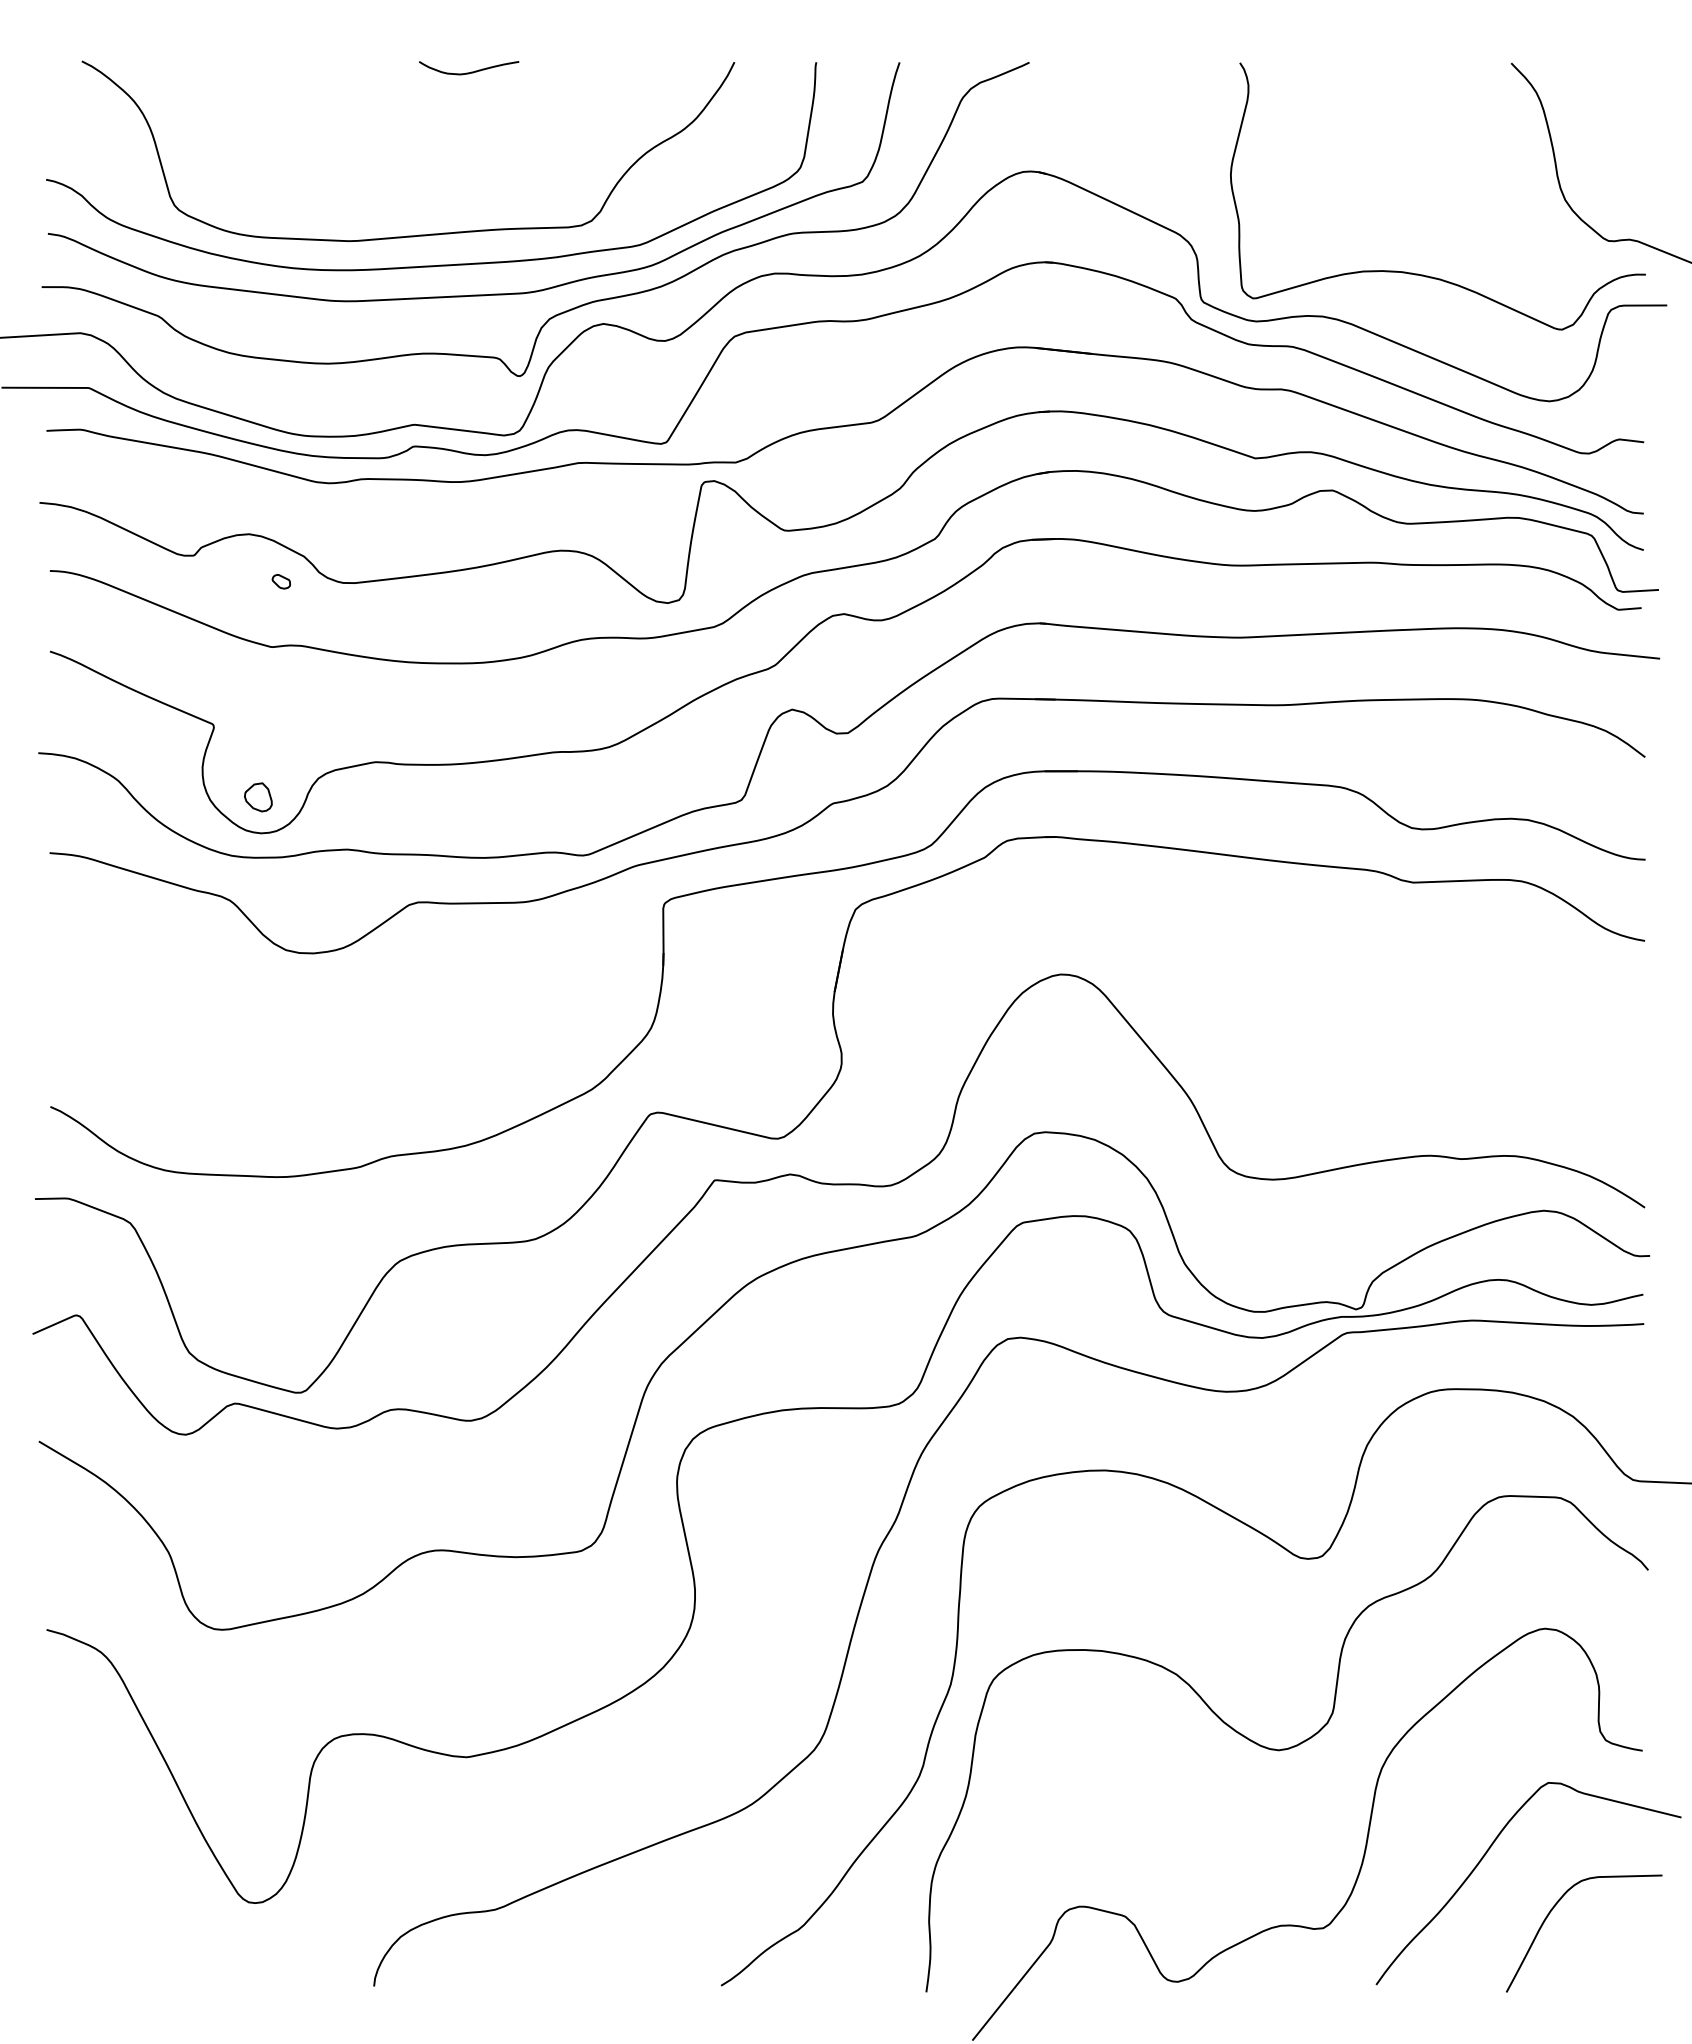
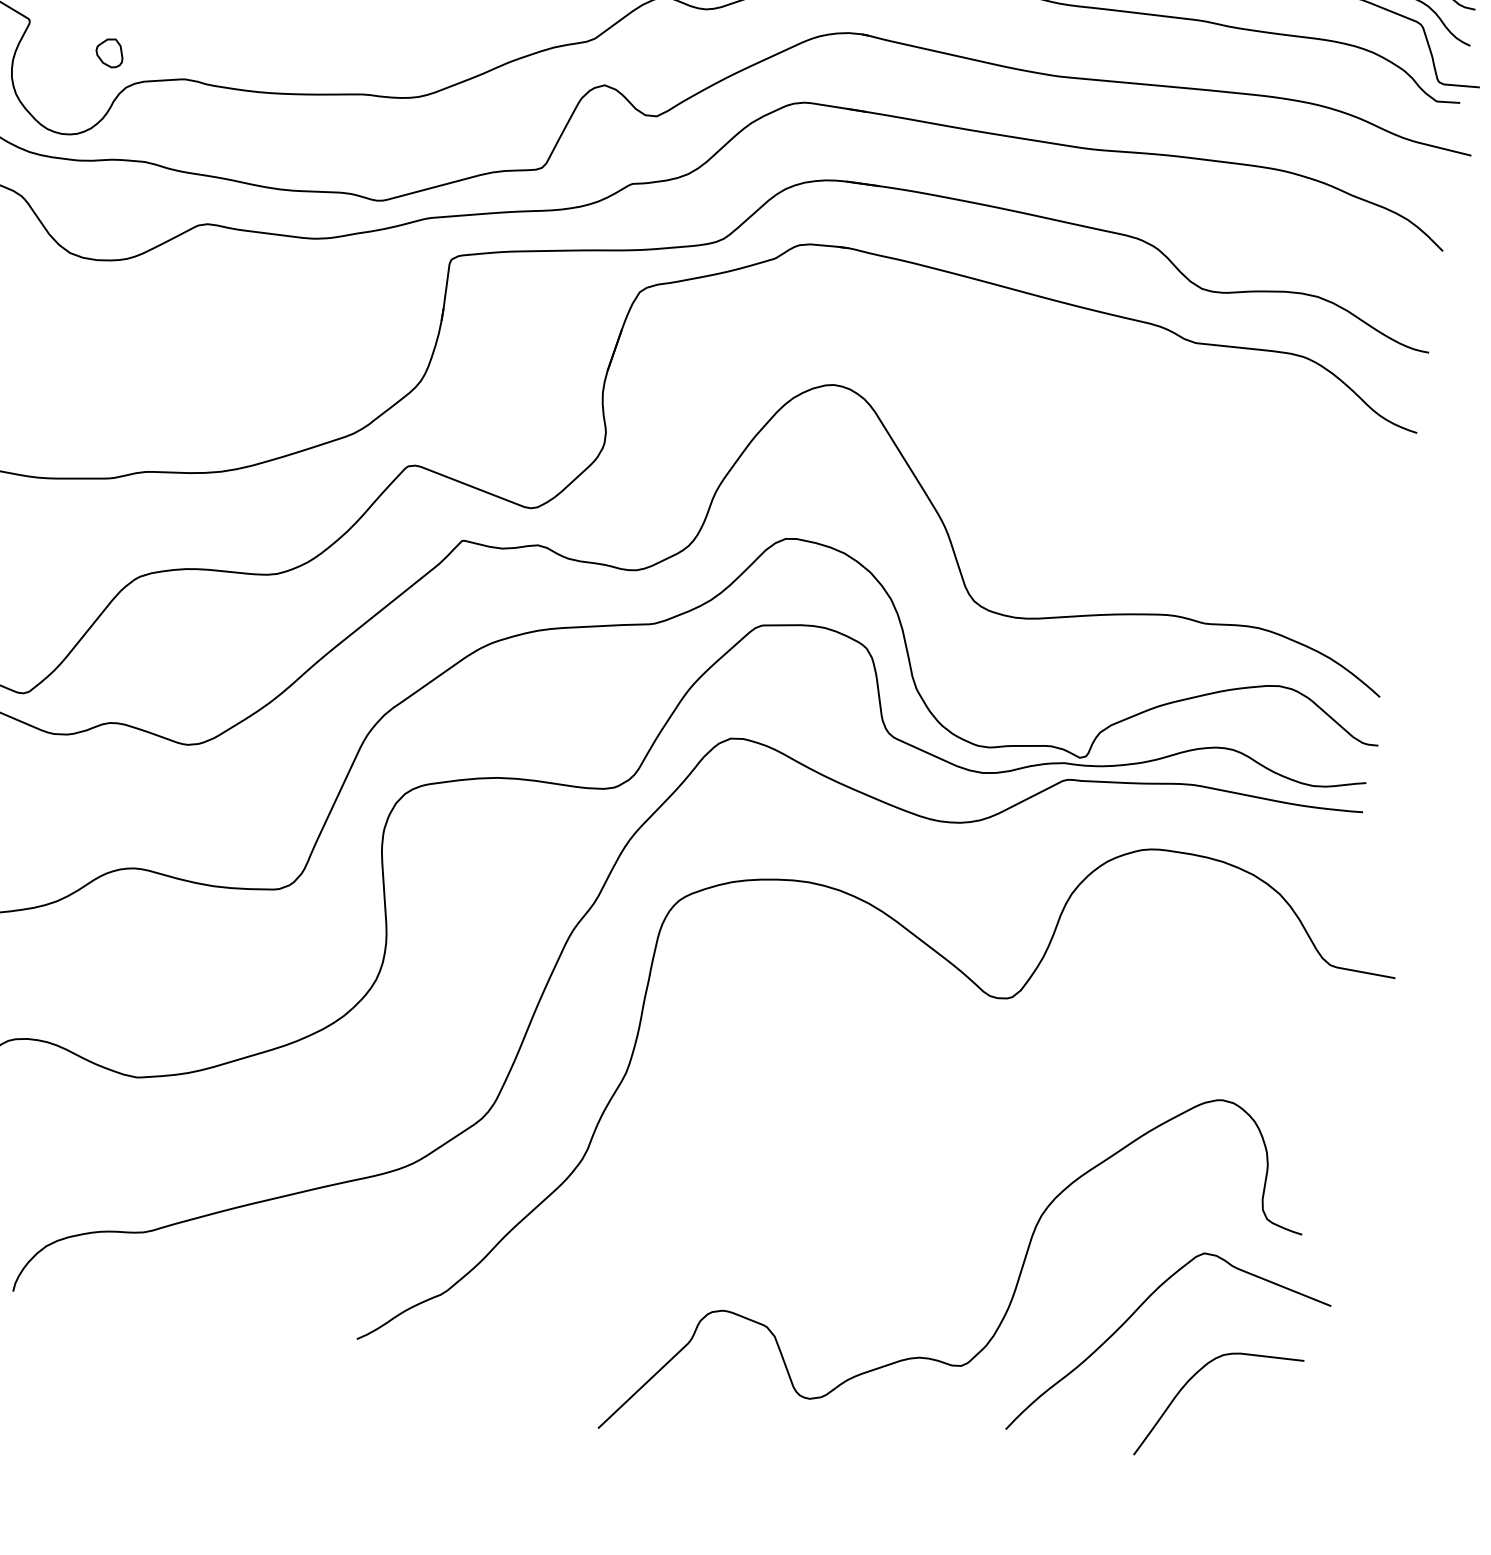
part: (258, 797) -> (109, 52), moved
curve: (1288, 1747) -> (951, 1182), removed

